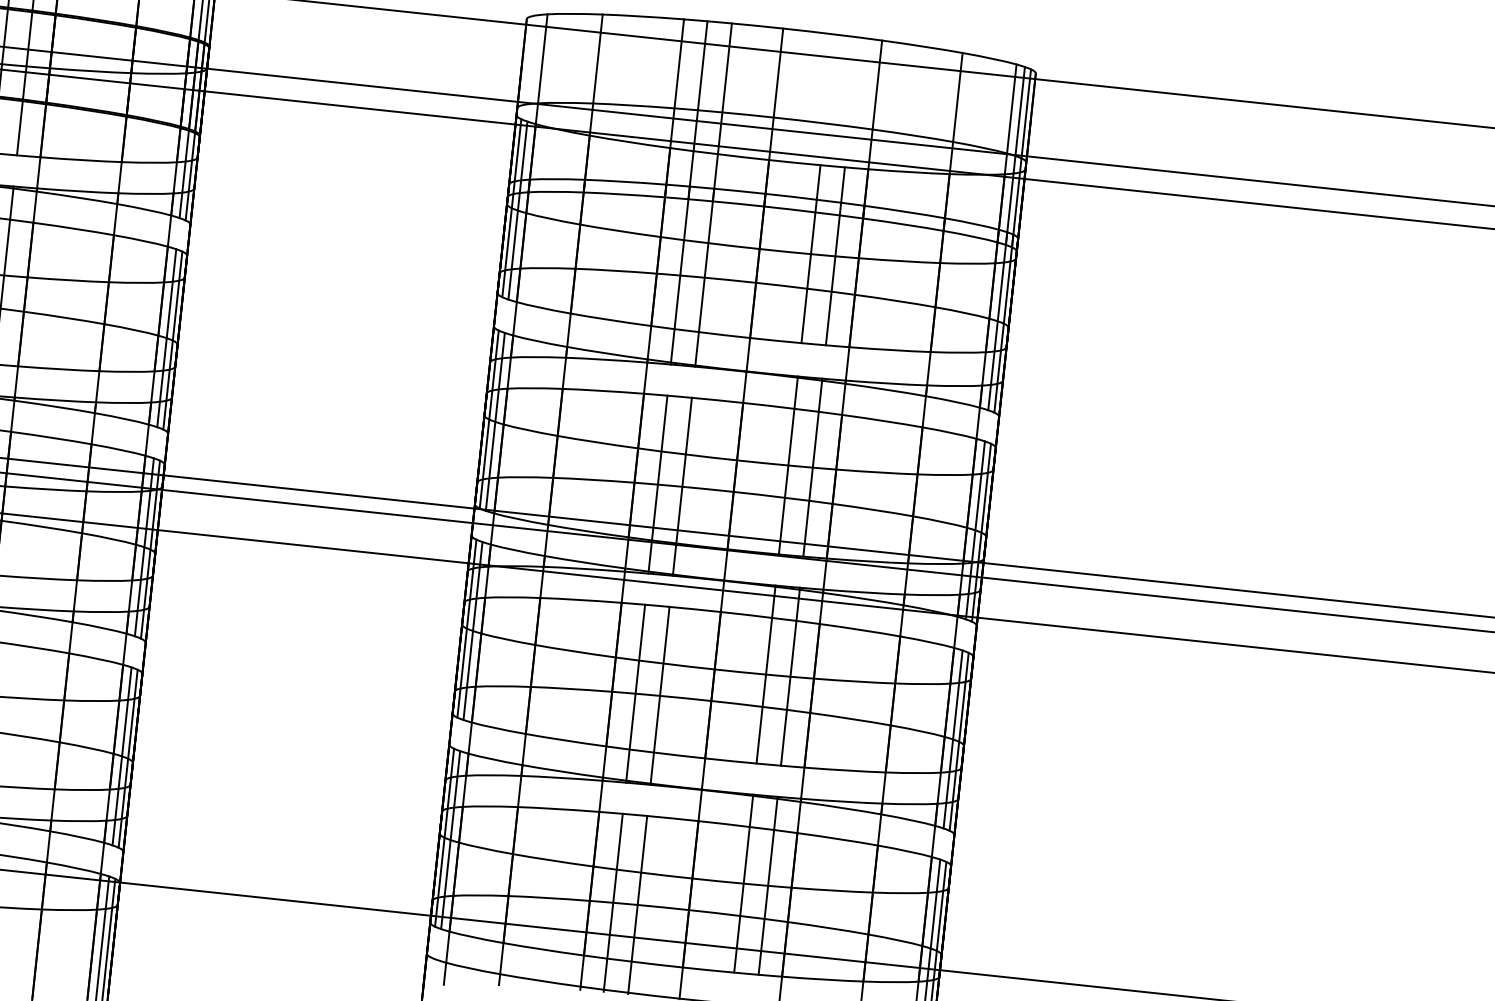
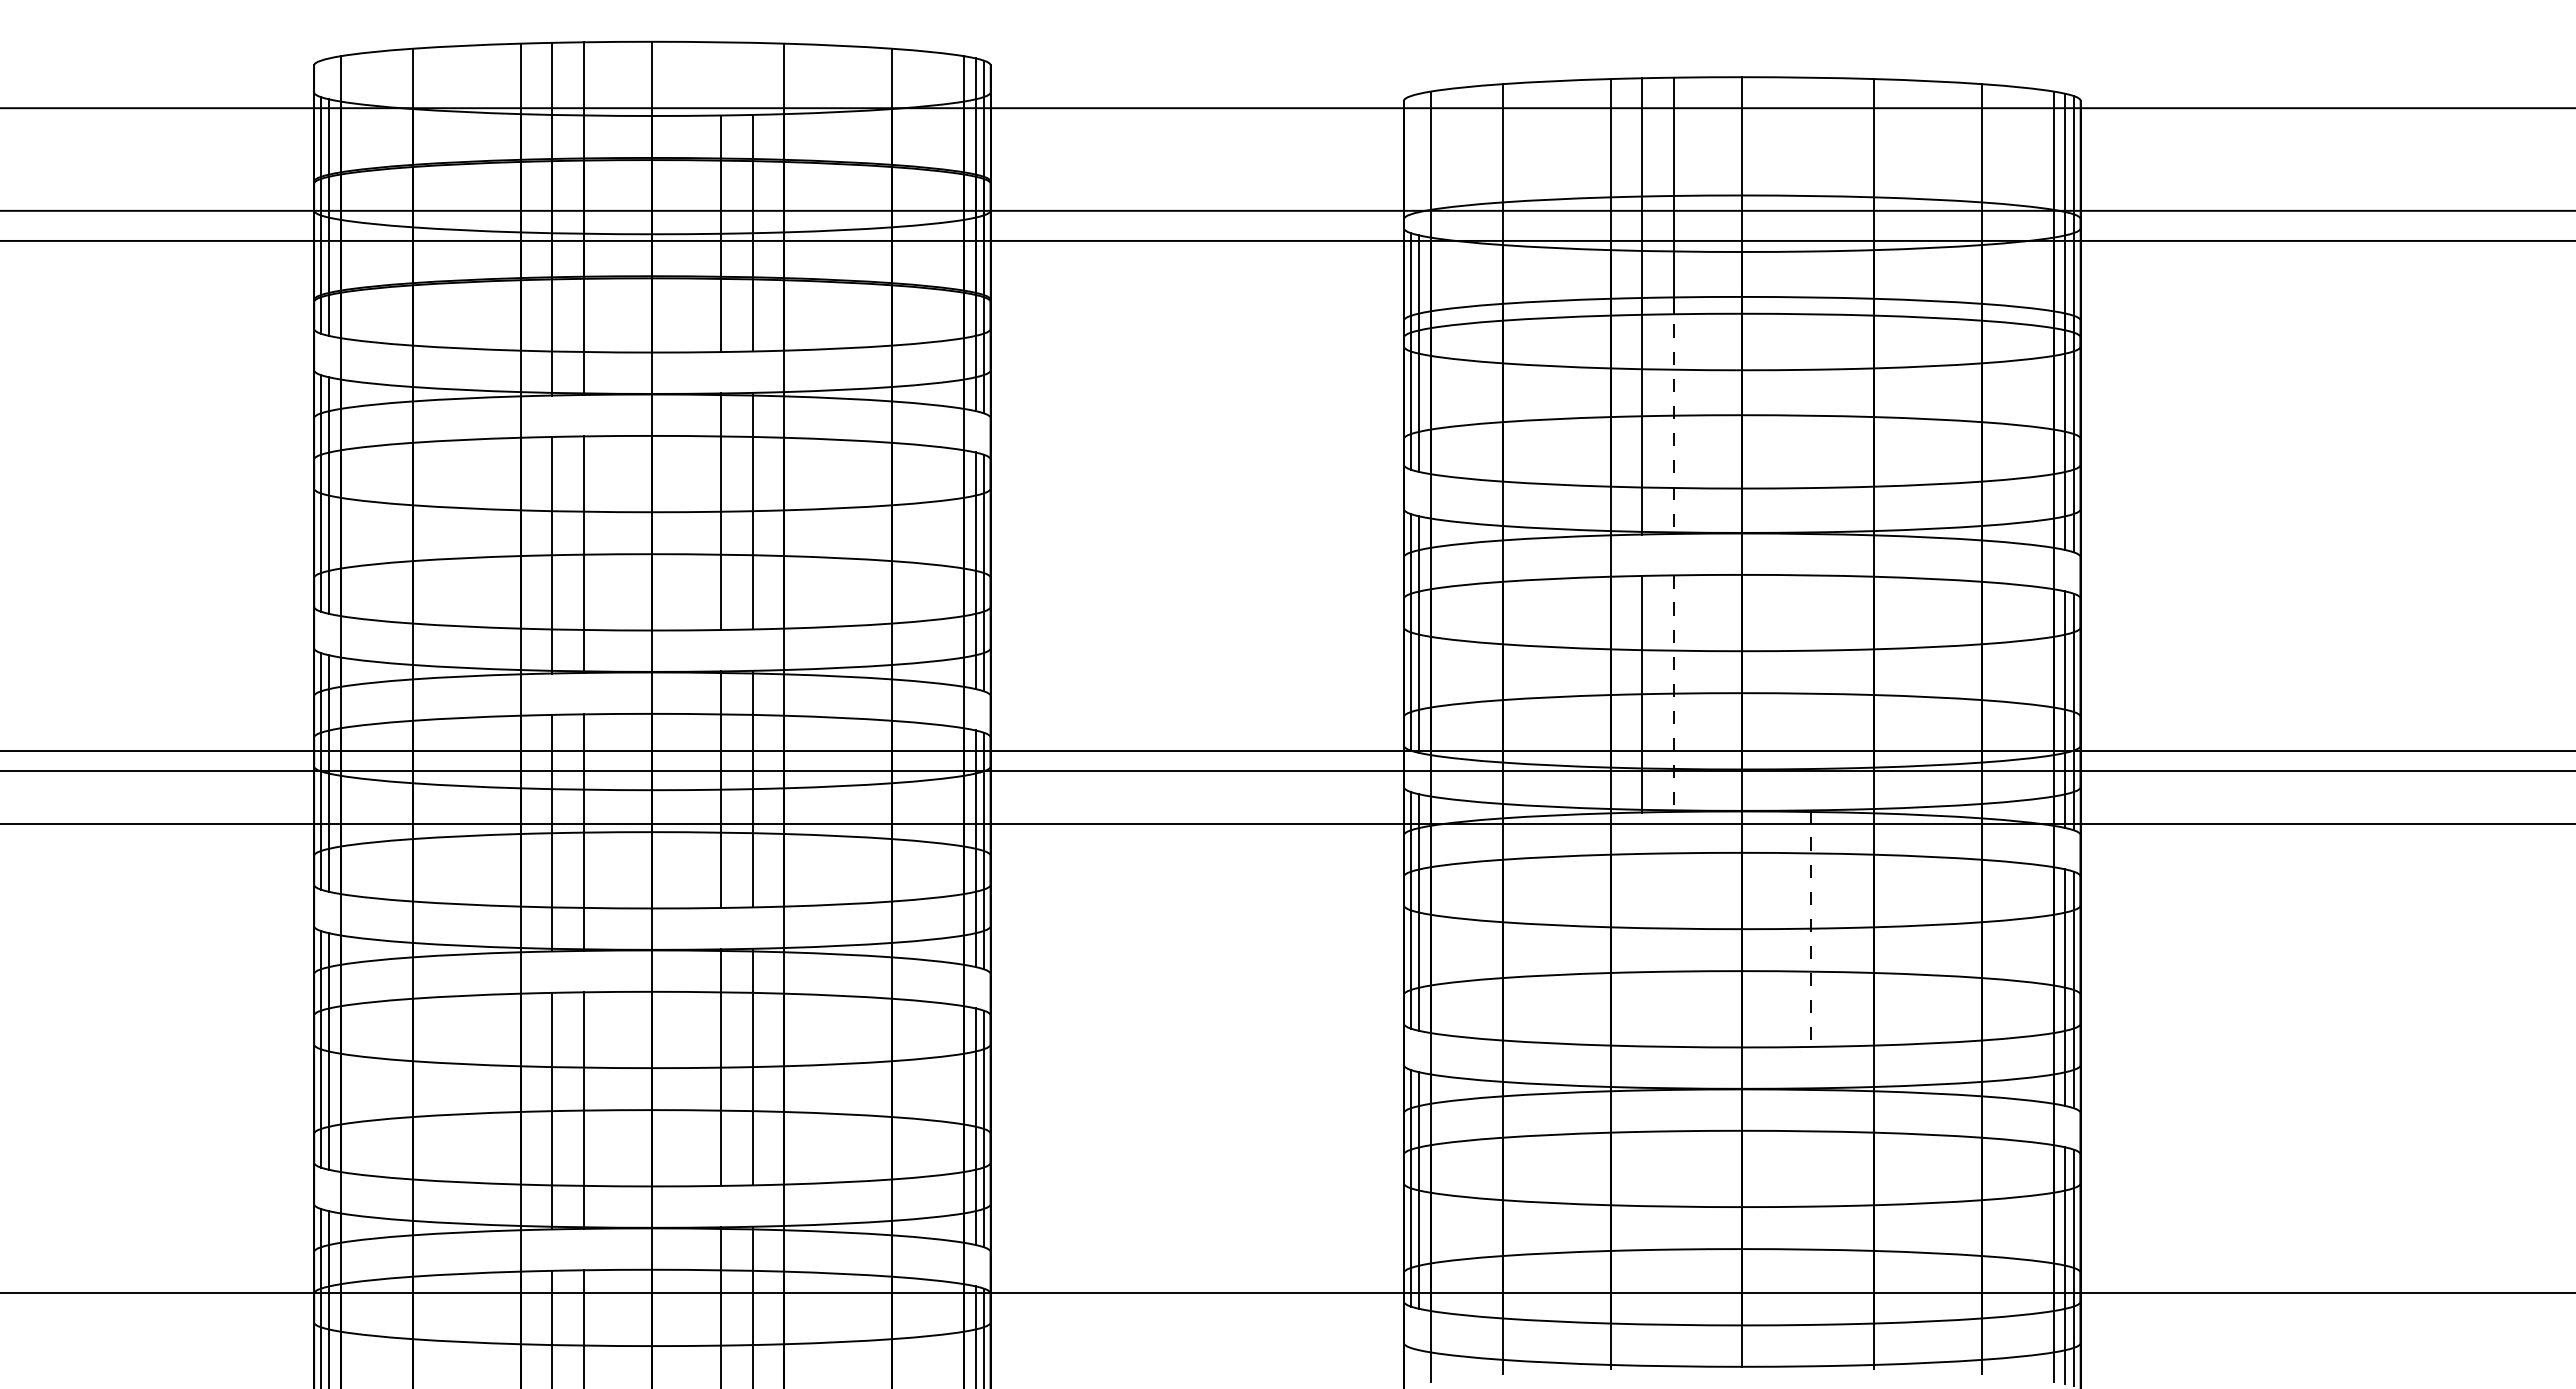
line: (811, 253) -> (1810, 369), removed
line: (835, 255) -> (1842, 368), removed
line: (704, 278) -> (1674, 416), solid -> dashed
line: (788, 465) -> (1810, 650), removed
line: (812, 467) -> (1842, 649), removed
line: (682, 487) -> (1674, 694), solid -> dashed
line: (765, 675) -> (1810, 929), solid -> dashed
line: (790, 676) -> (1842, 927), removed
line: (635, 693) -> (1641, 971), removed
line: (660, 695) -> (1674, 971), removed
line: (743, 883) -> (1810, 1206), removed
line: (767, 885) -> (1842, 1205), removed
line: (613, 902) -> (1641, 1249), removed
line: (637, 904) -> (1674, 1249), removed

